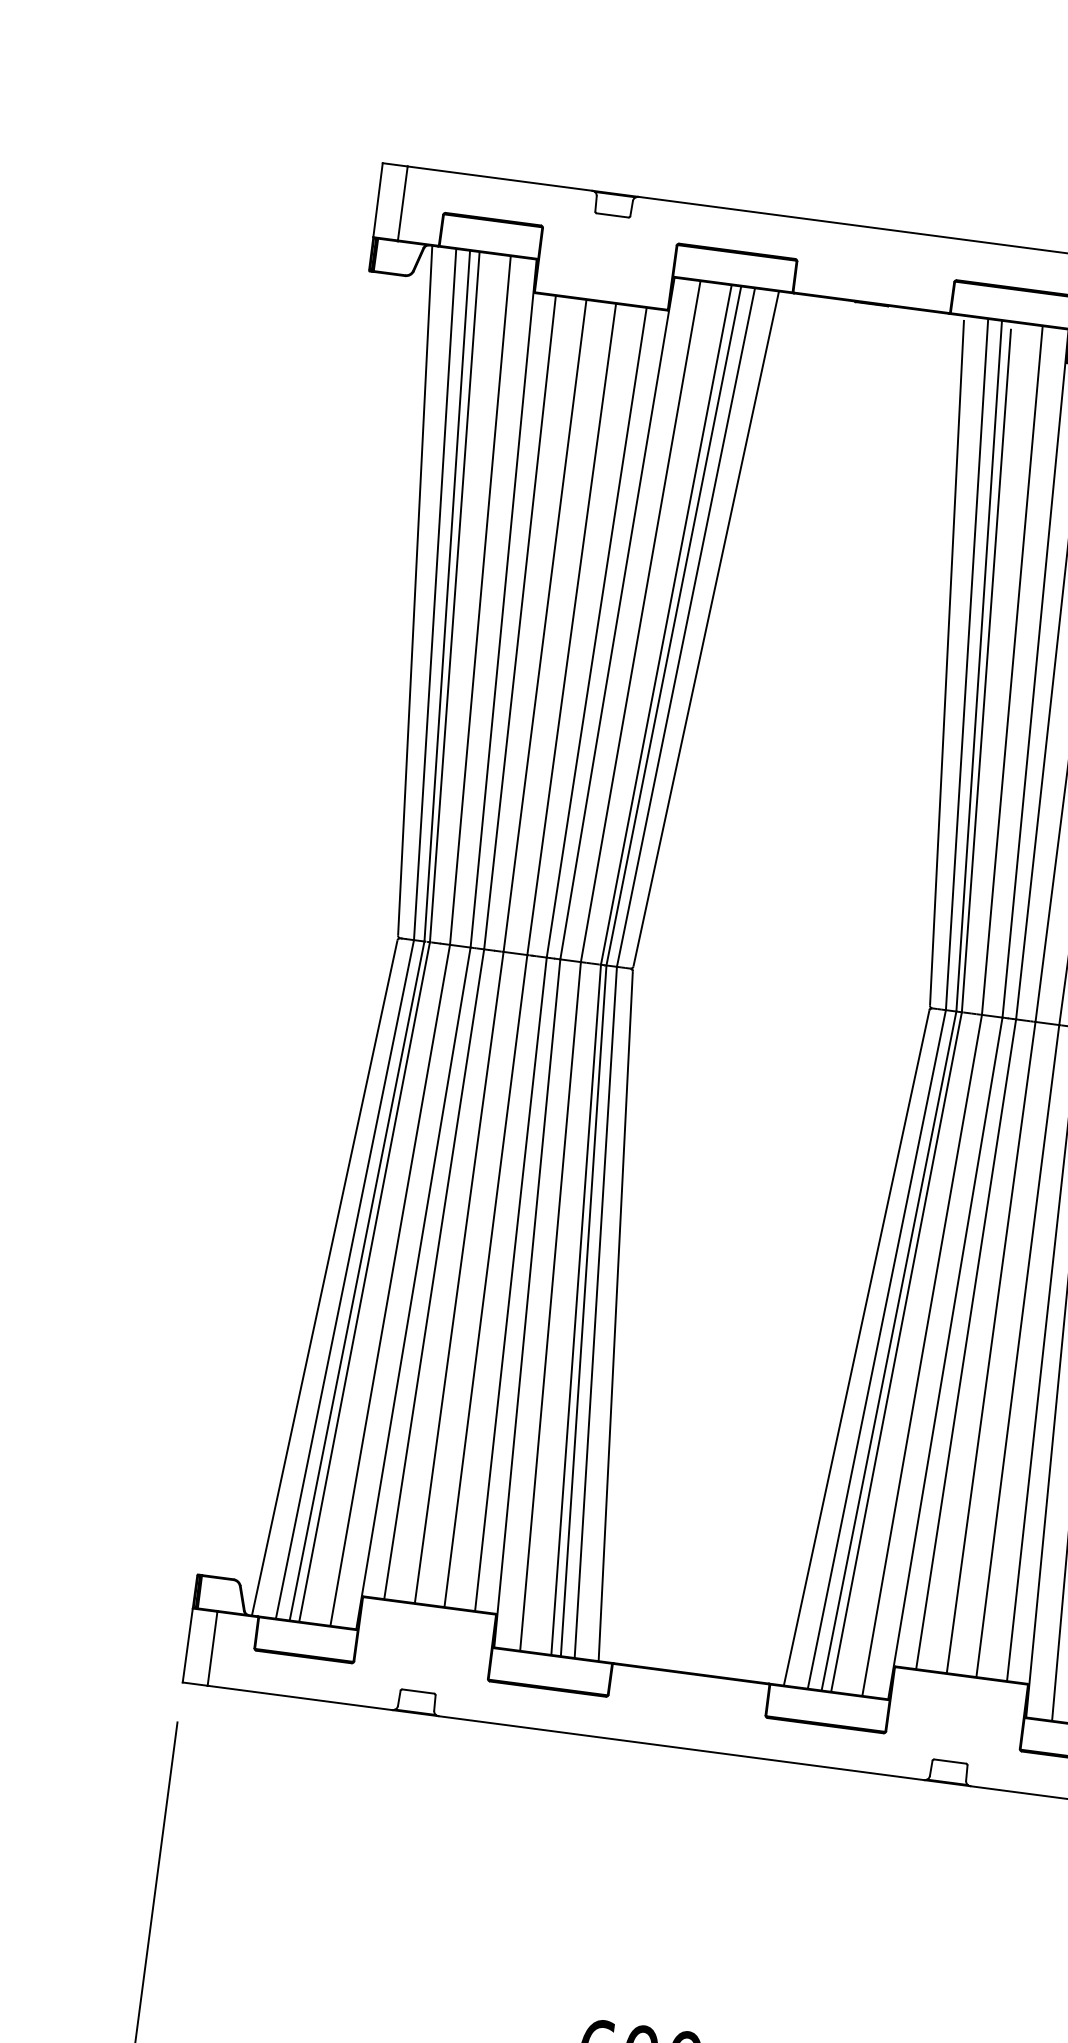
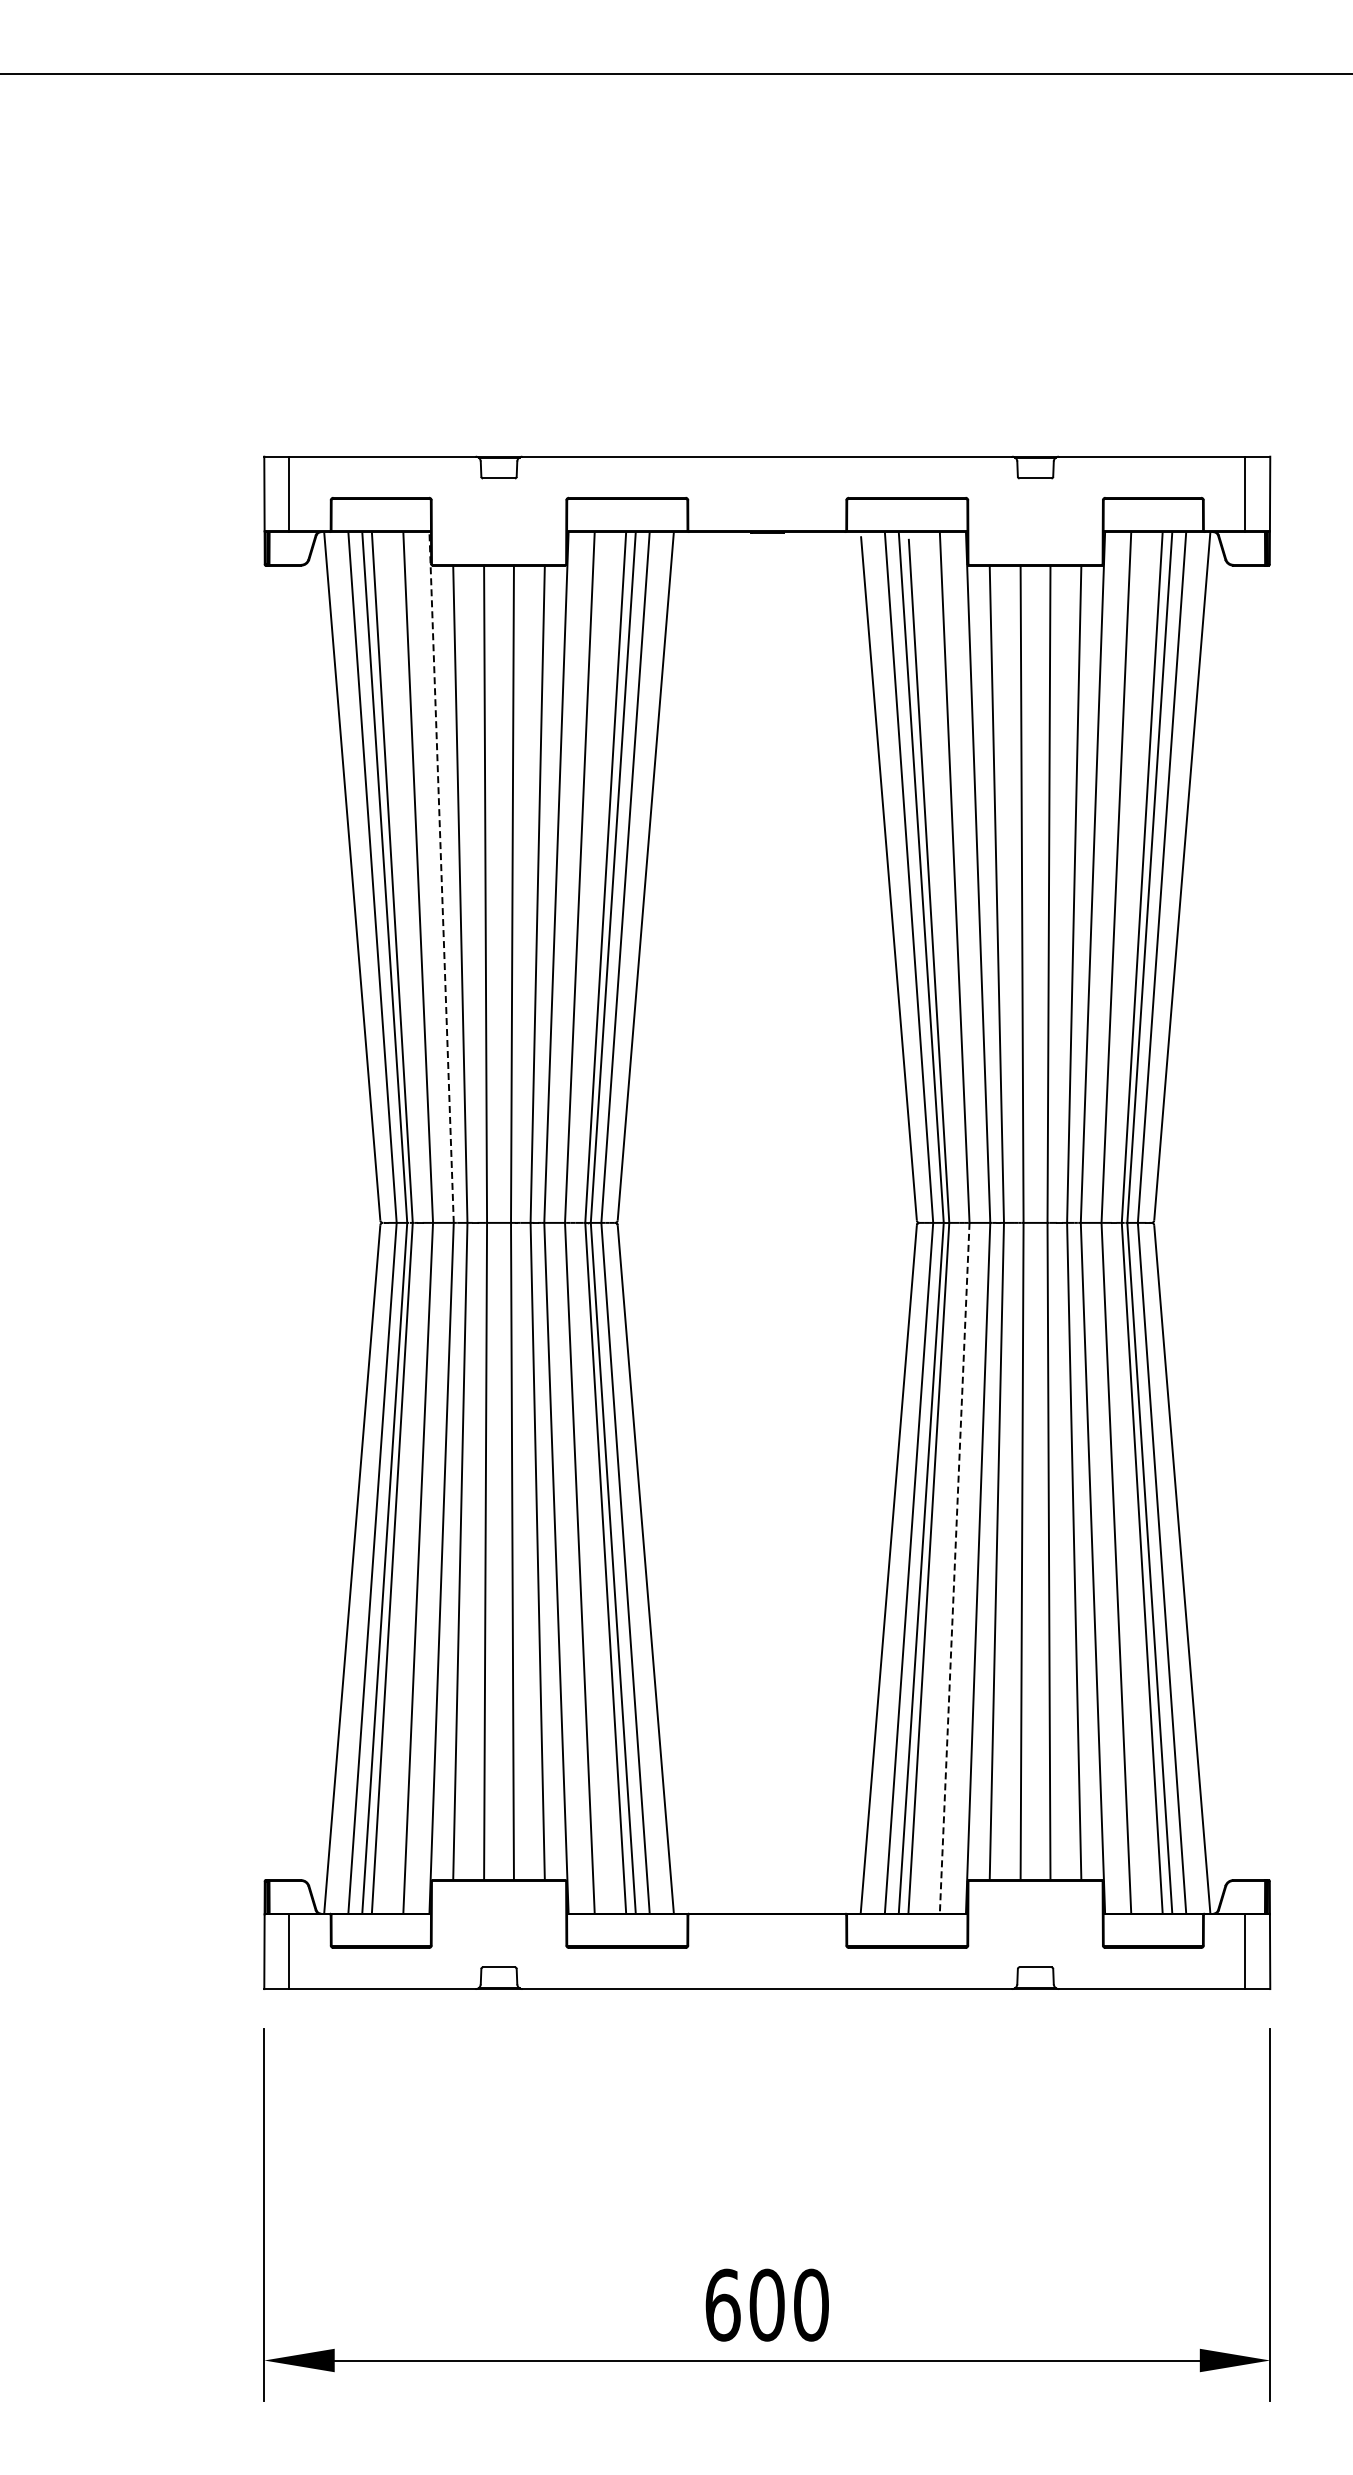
line: (503, 603) -> (441, 877), solid -> dashed
line: (921, 1355) -> (954, 1568), solid -> dashed

